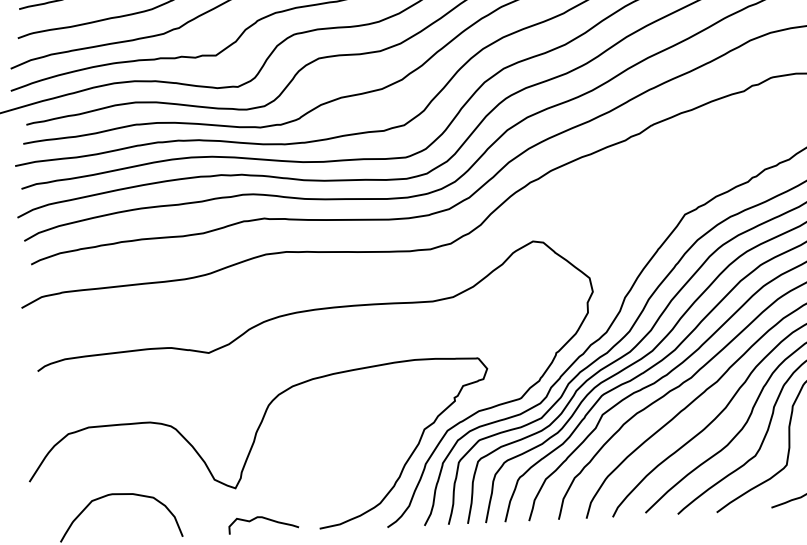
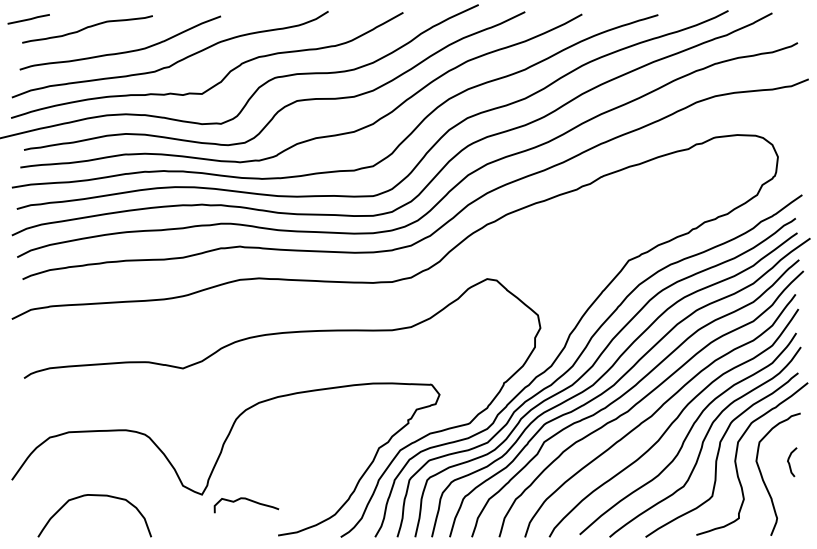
curve: (264, 519) -> (247, 500), moved

